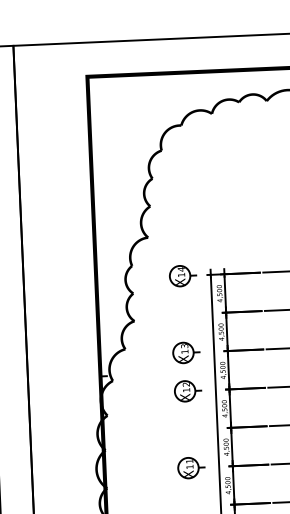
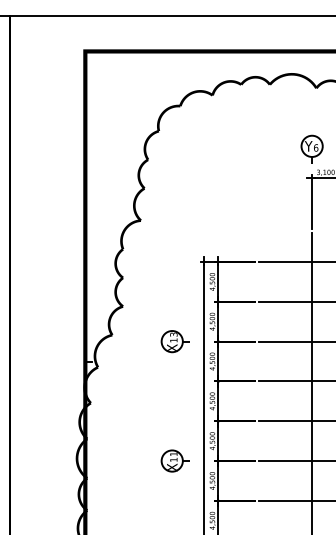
part: (182, 275) -> (174, 261), removed
part: (187, 390) -> (174, 380), removed

